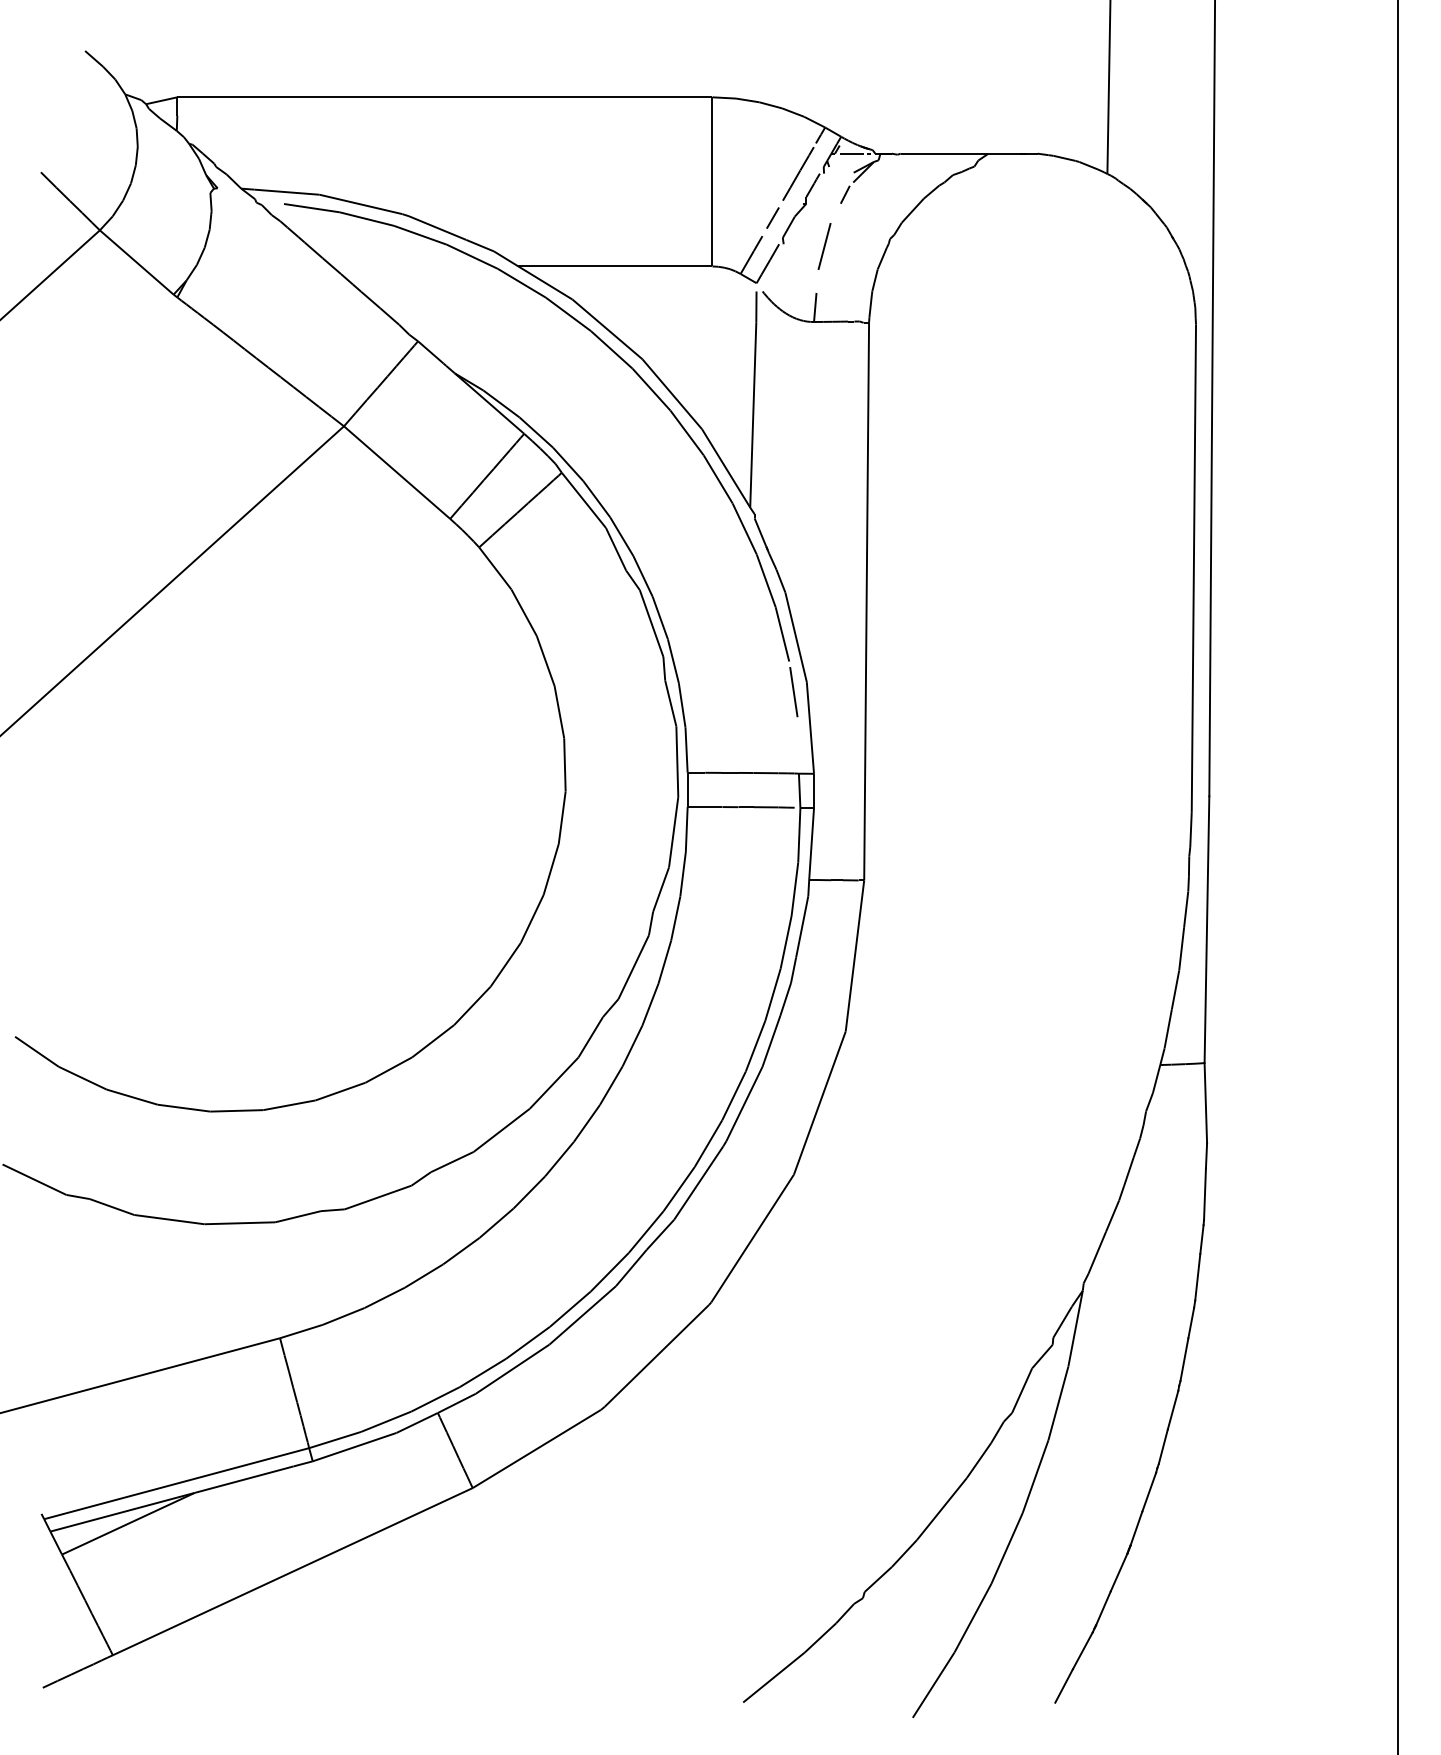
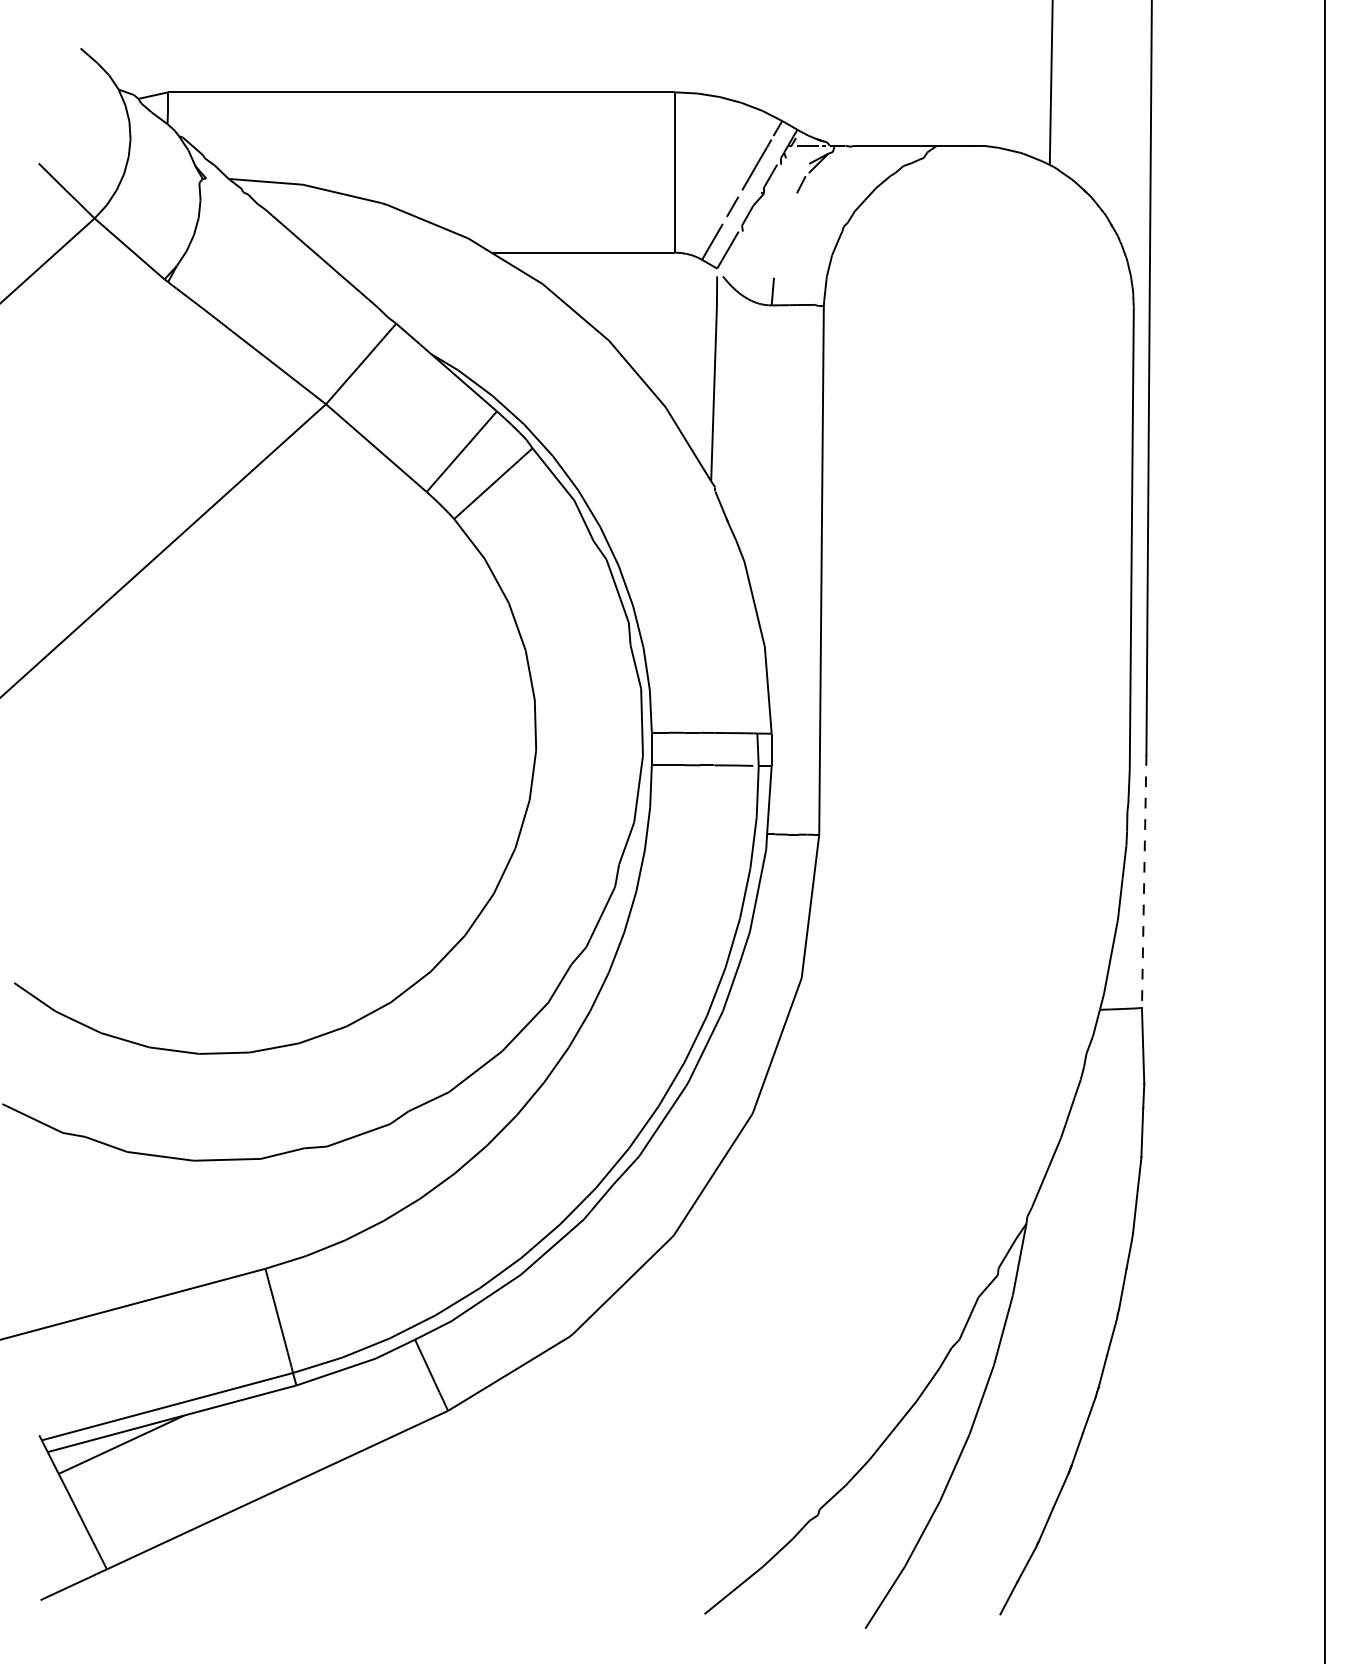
line: (824, 246) -> (781, 233), removed
part: (629, 367) -> (596, 348), removed
line: (1207, 930) -> (1144, 882), solid -> dashed

